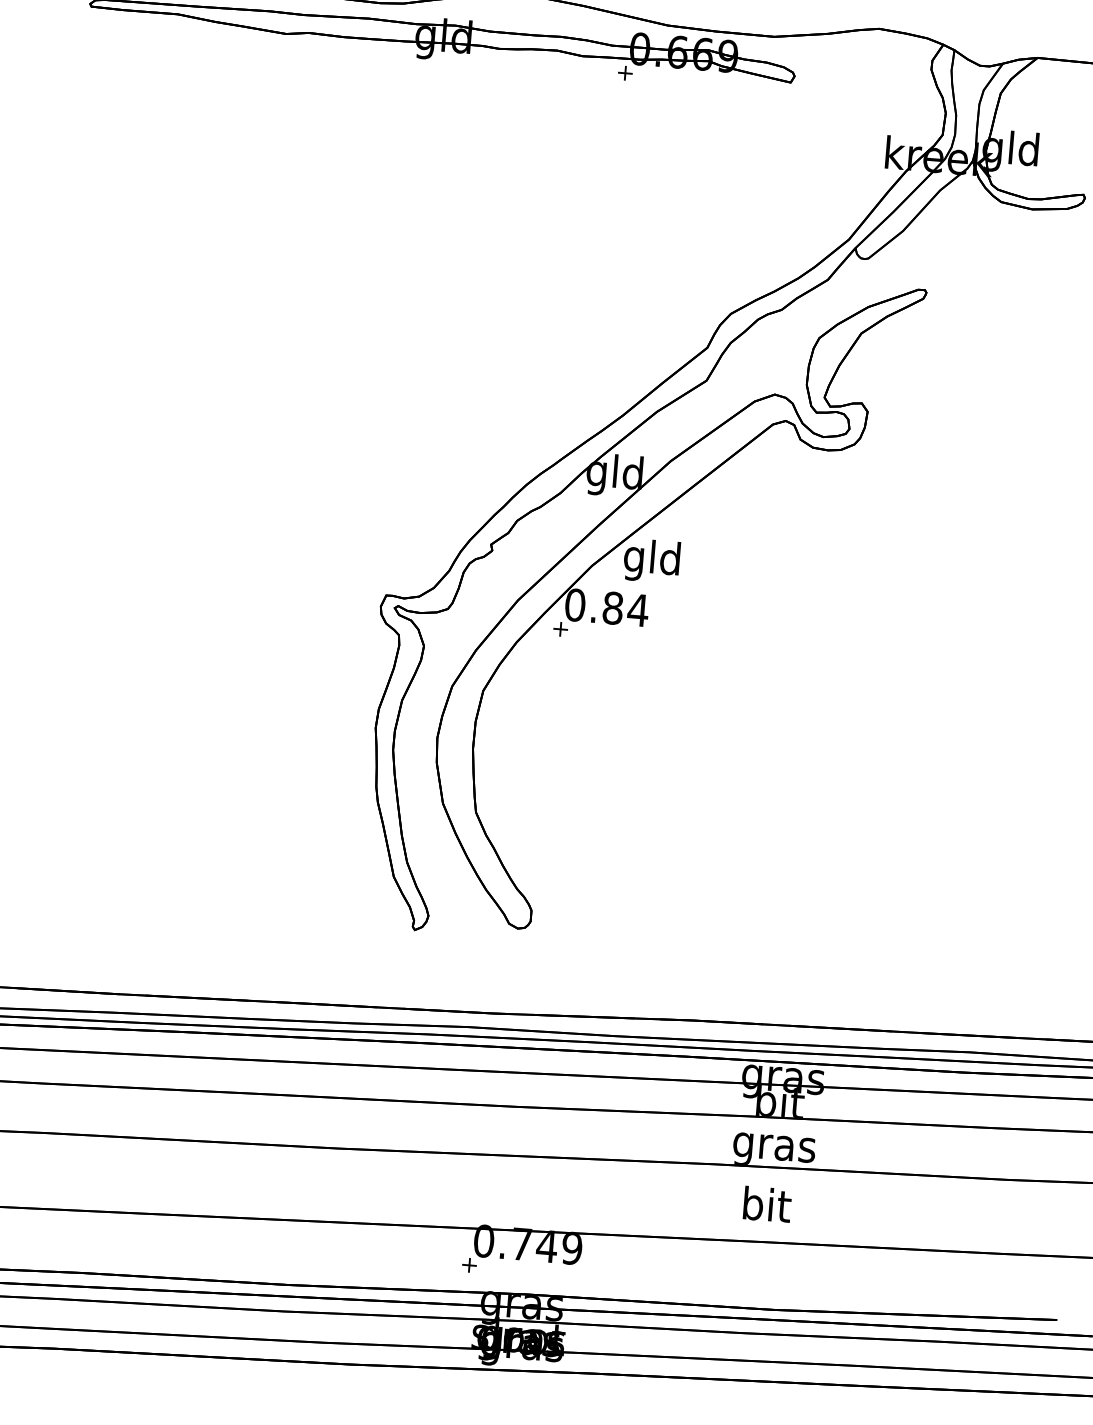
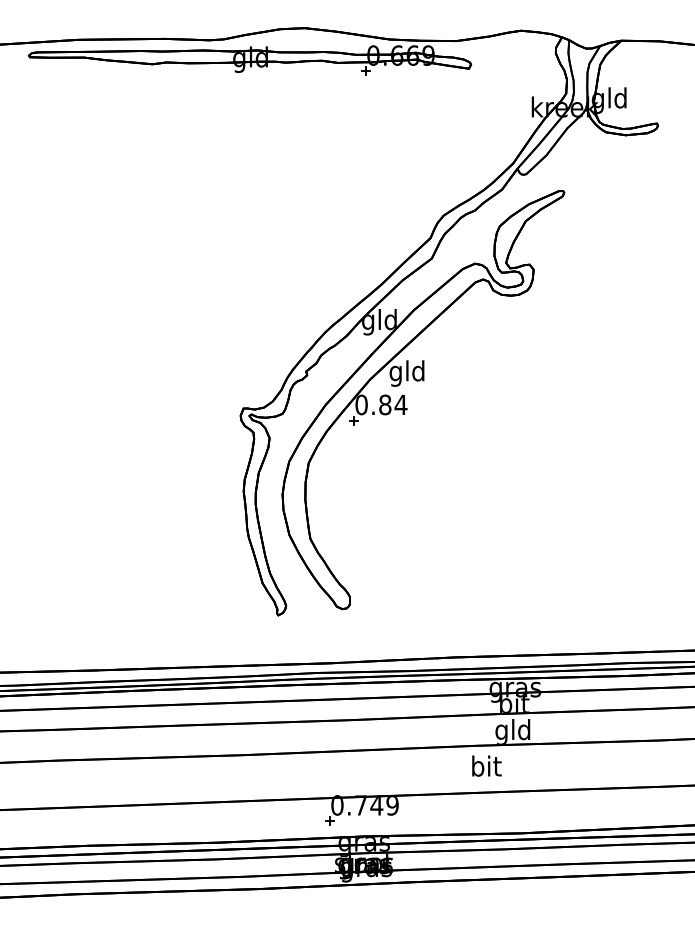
text: (773, 1146) -> (512, 731), gras -> gld
text: (766, 1203) -> (486, 765), moved

